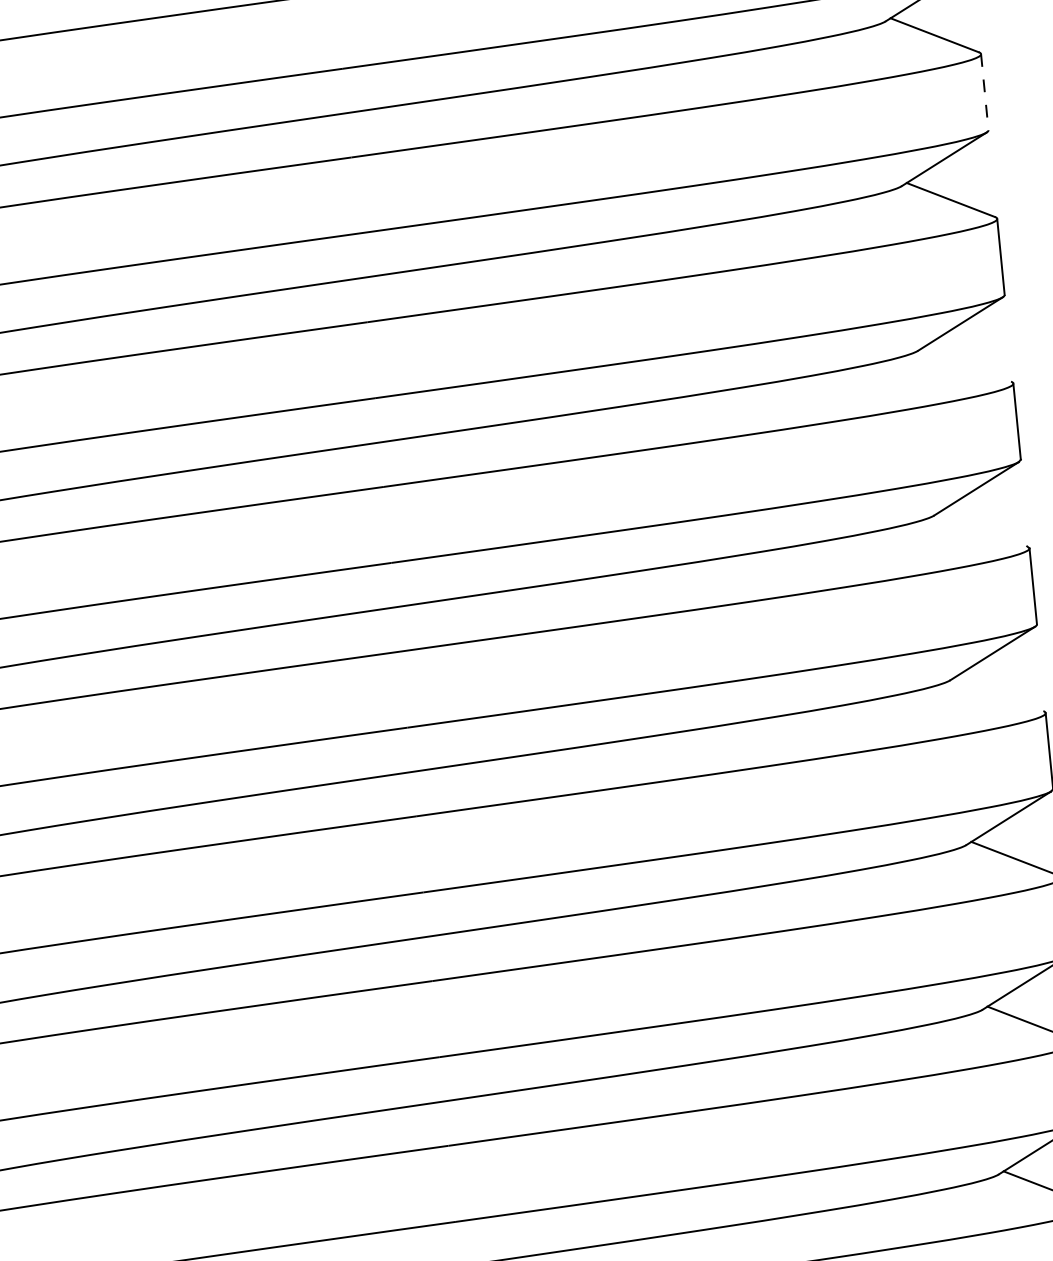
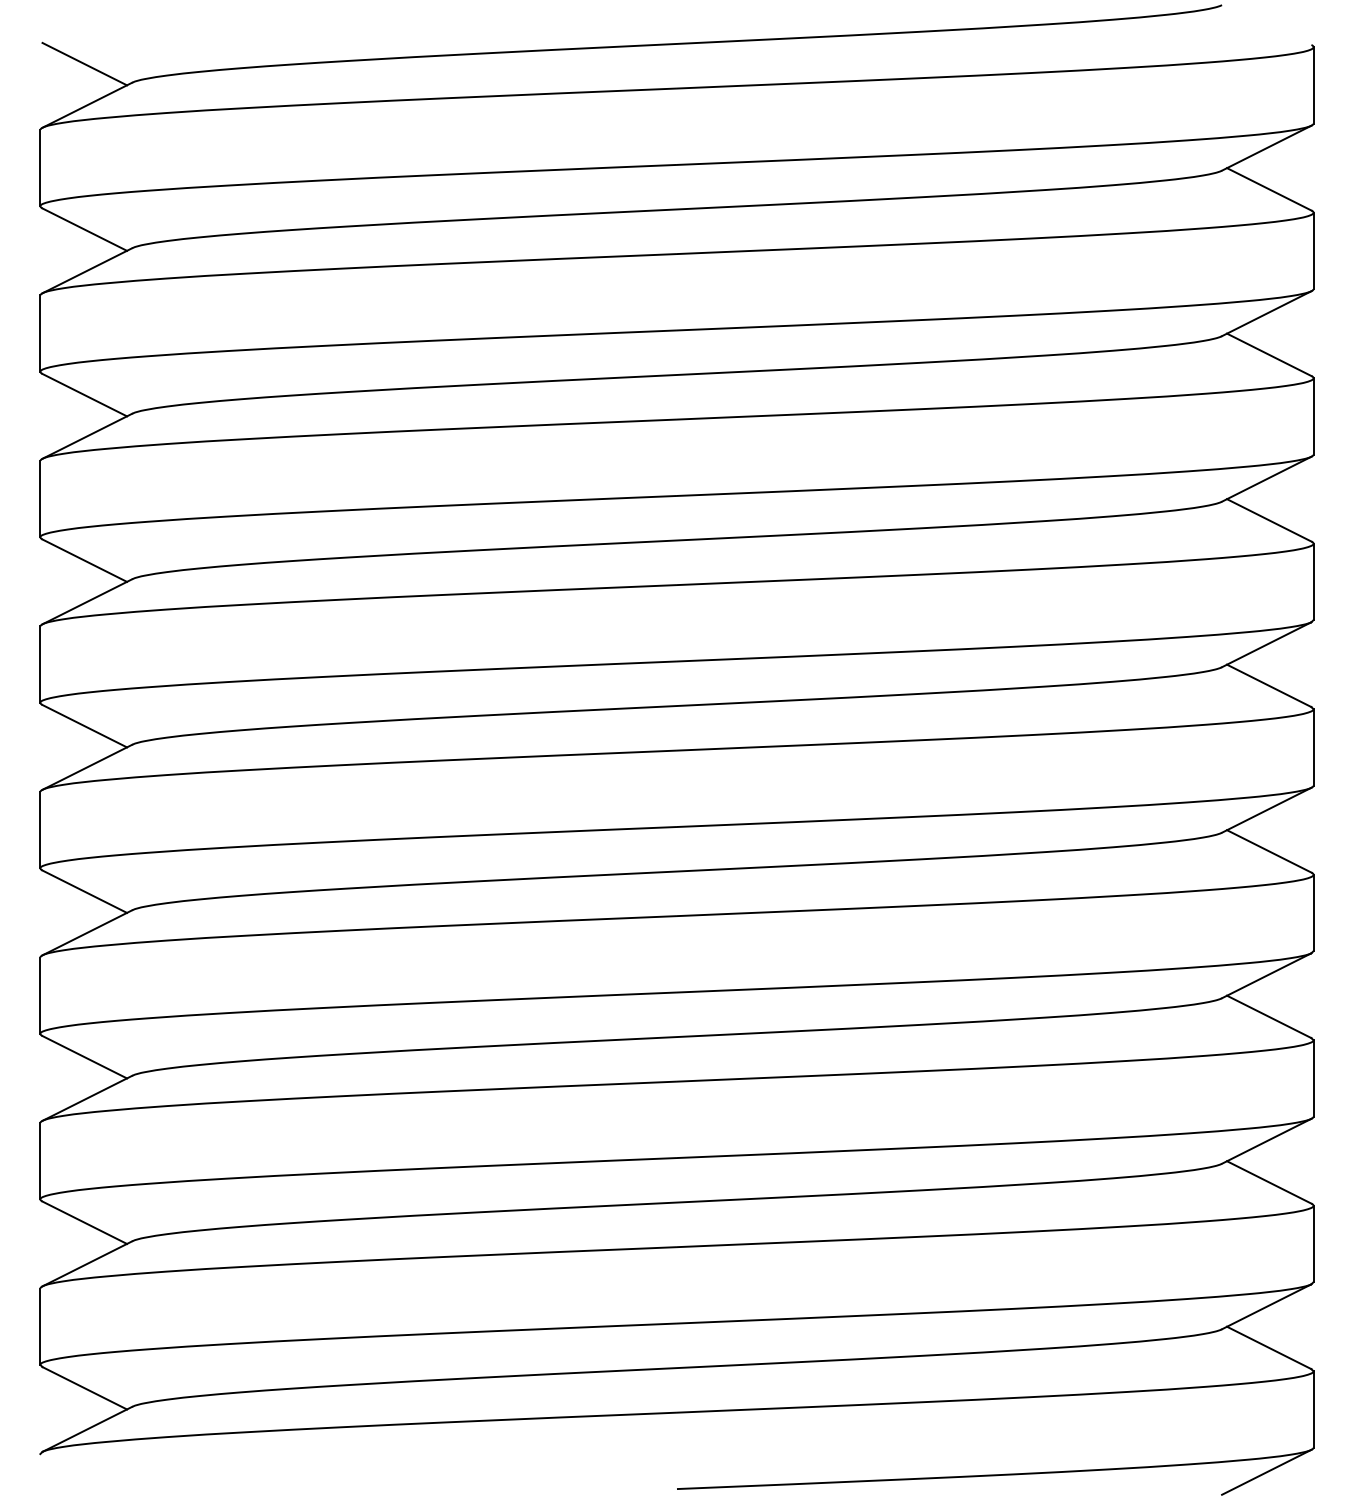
line: (984, 92) -> (1313, 251), dashed -> solid
line: (966, 364) -> (1268, 520), added
line: (982, 529) -> (1268, 685), added
line: (998, 694) -> (1268, 851), added

